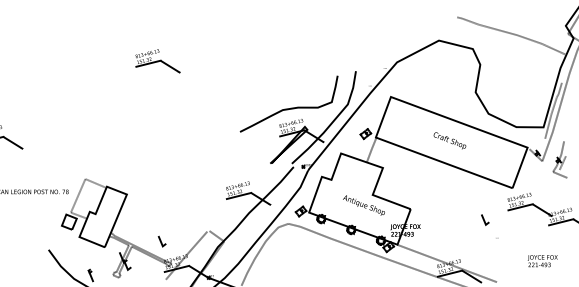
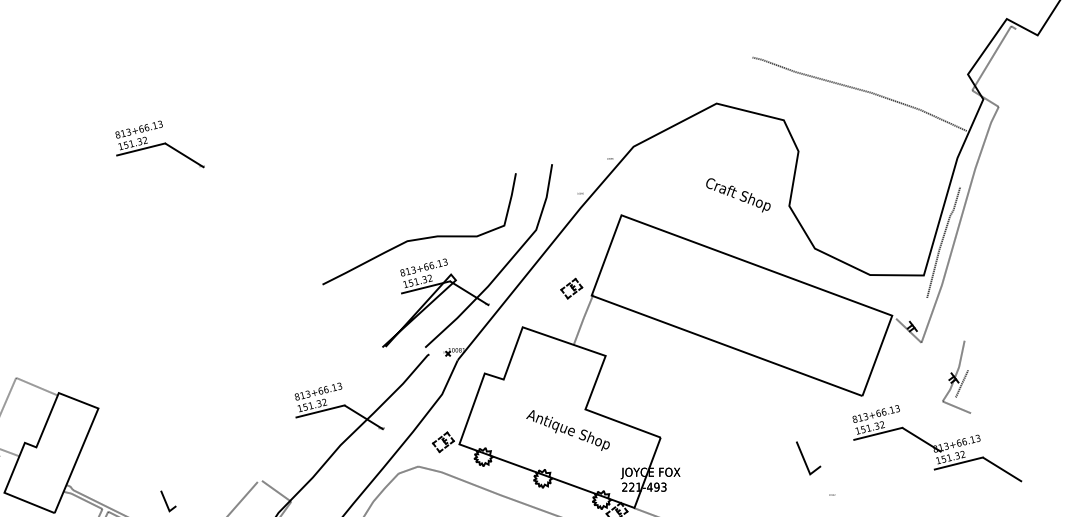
text: (449, 140) -> (737, 194), moved
part: (559, 159) -> (955, 376), moved
part: (485, 219) -> (808, 458), size x1.6

